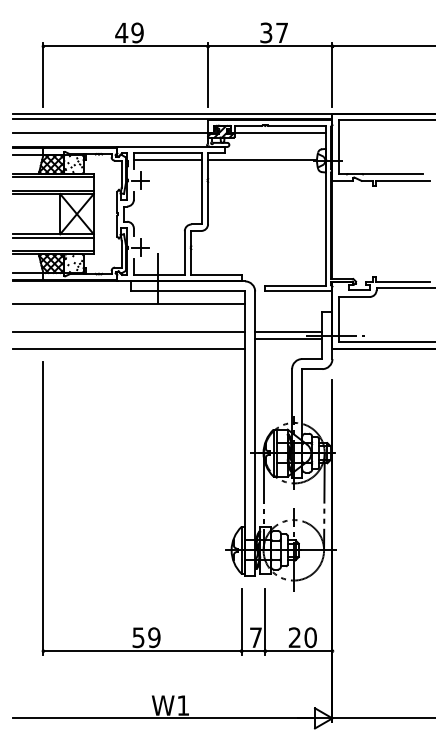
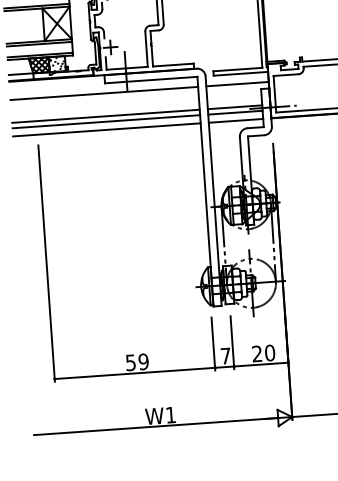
line: (293, 303) -> (237, 83), added
line: (129, 338) -> (106, 121), added
line: (288, 348) -> (235, 120), added

